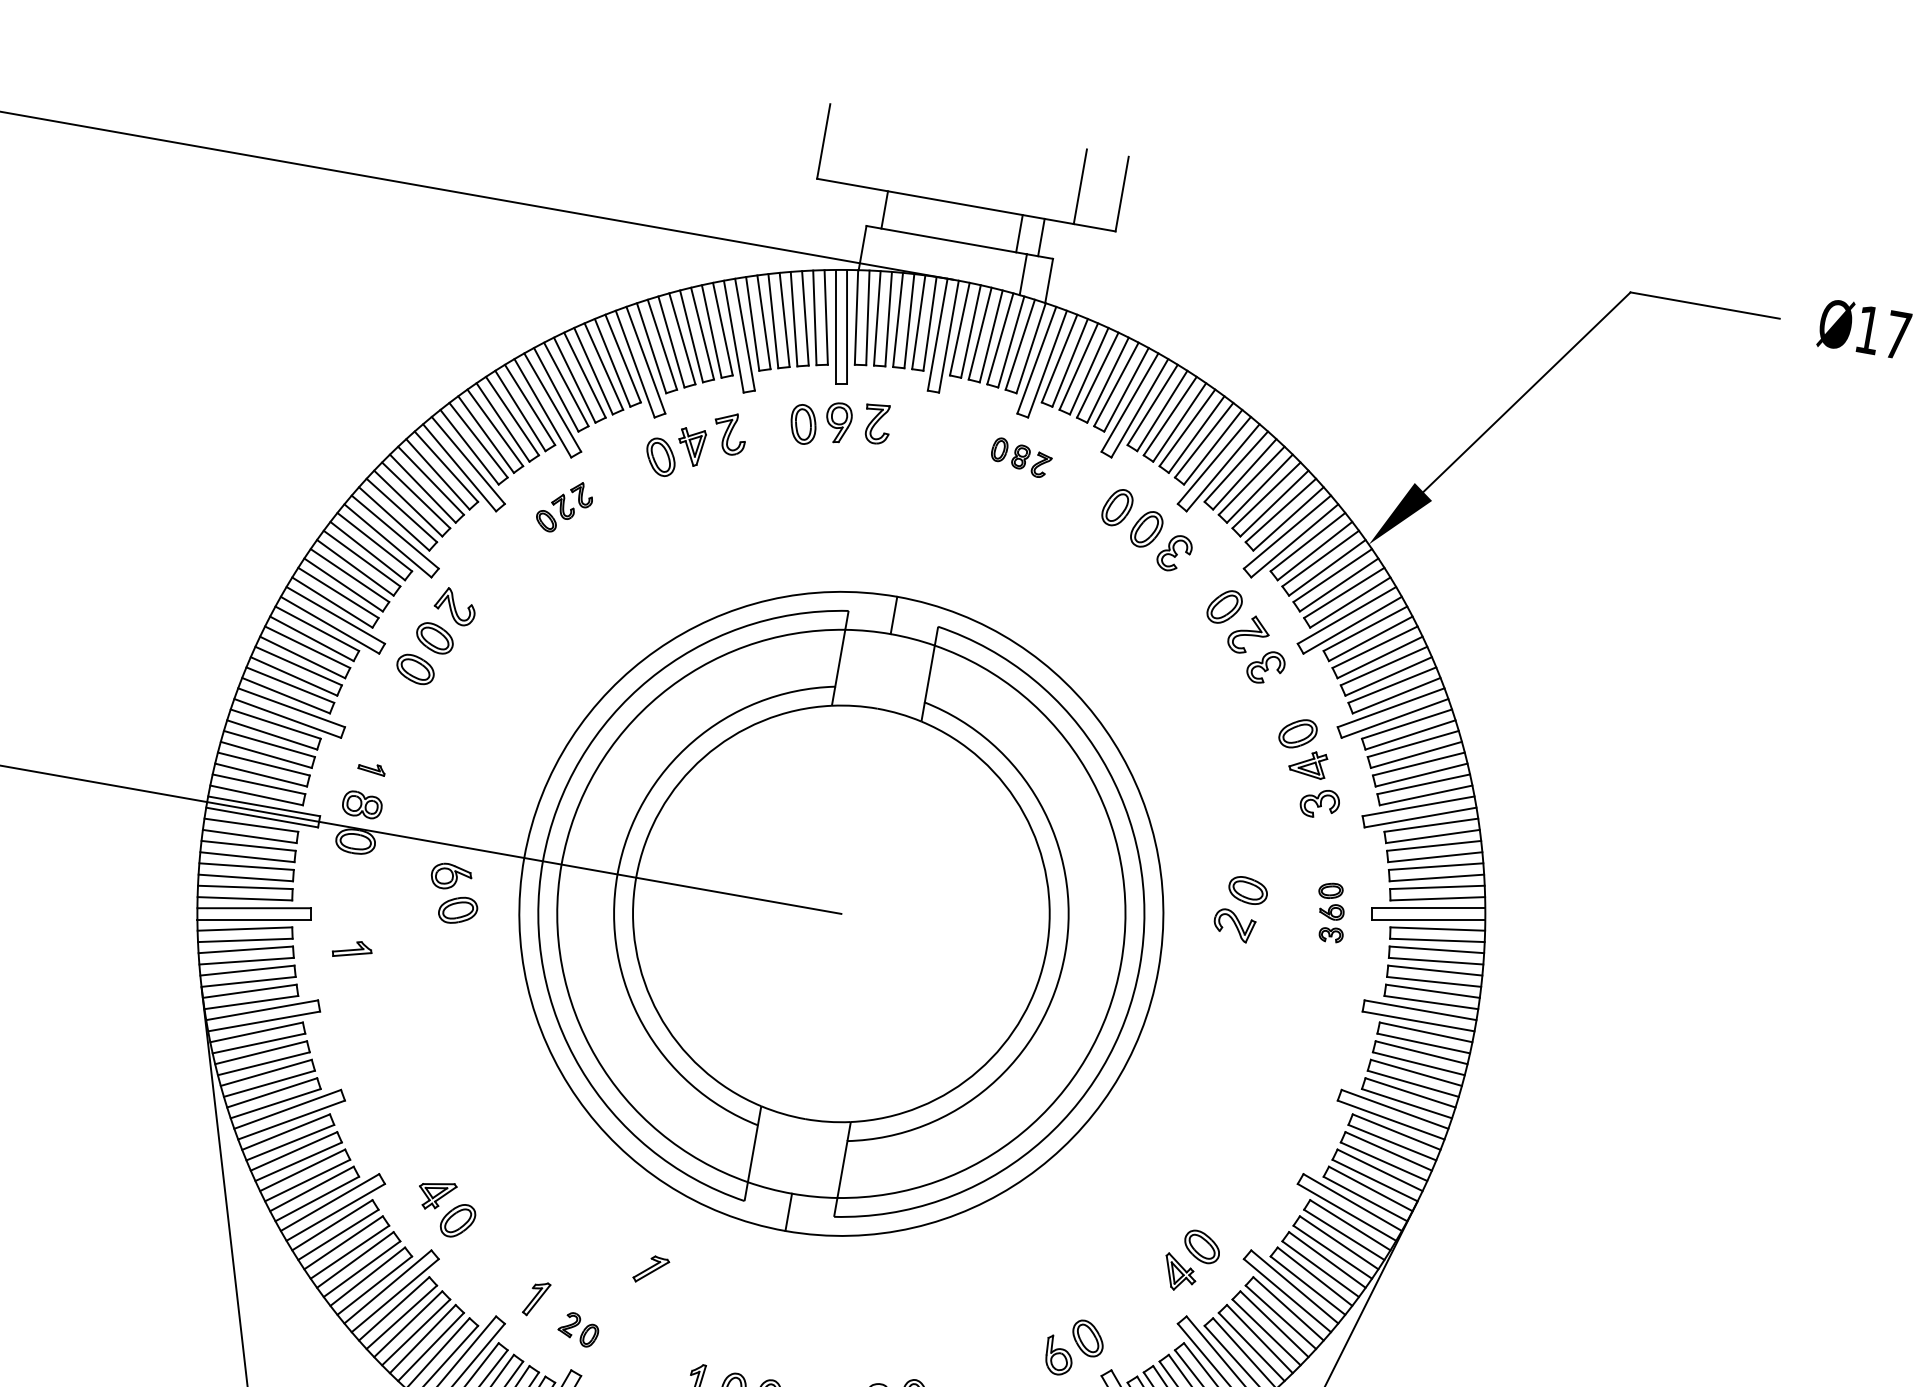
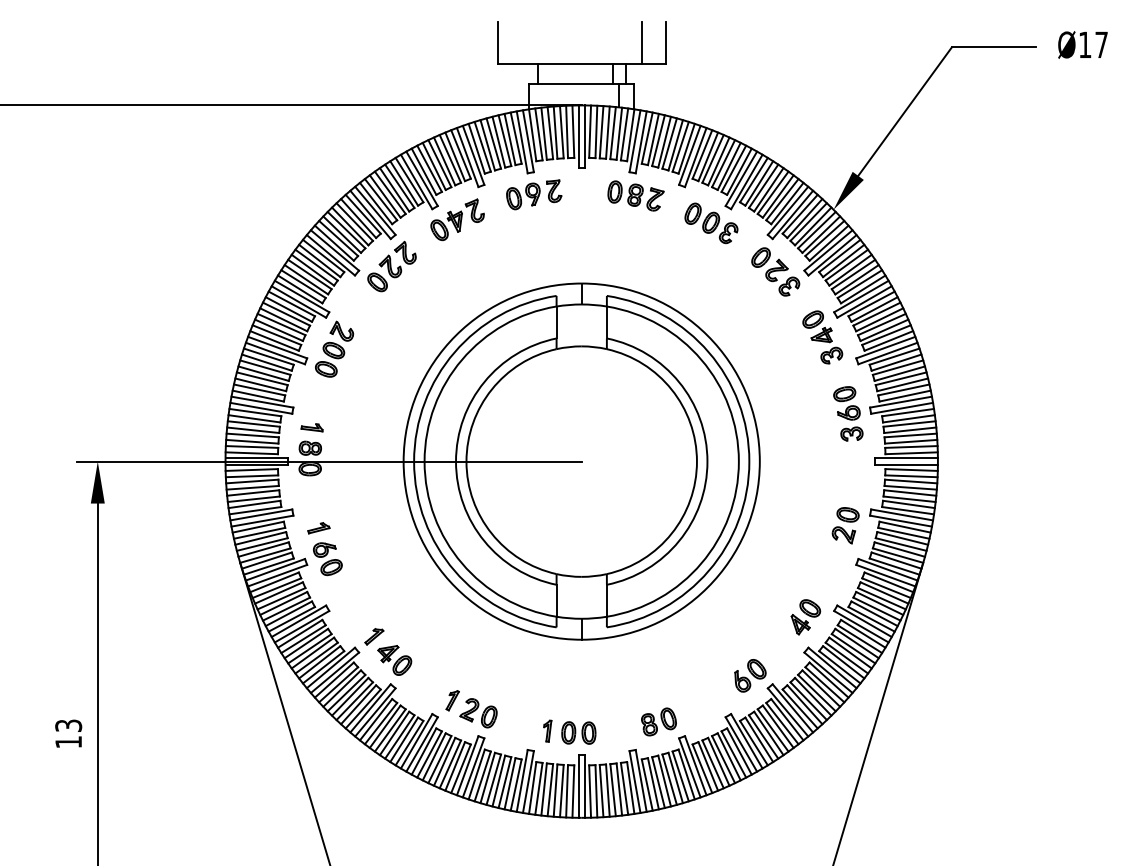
part: (1020, 456) -> (635, 195), size x1.67
part: (563, 506) -> (391, 266), size x1.67
part: (370, 768) -> (311, 427), size x1.43
part: (453, 894) -> (327, 559), moved
part: (1240, 908) -> (845, 525), moved
part: (1331, 911) -> (848, 413), size x1.67
part: (651, 1269) -> (374, 636), moved
part: (578, 1329) -> (478, 713), size x1.67

